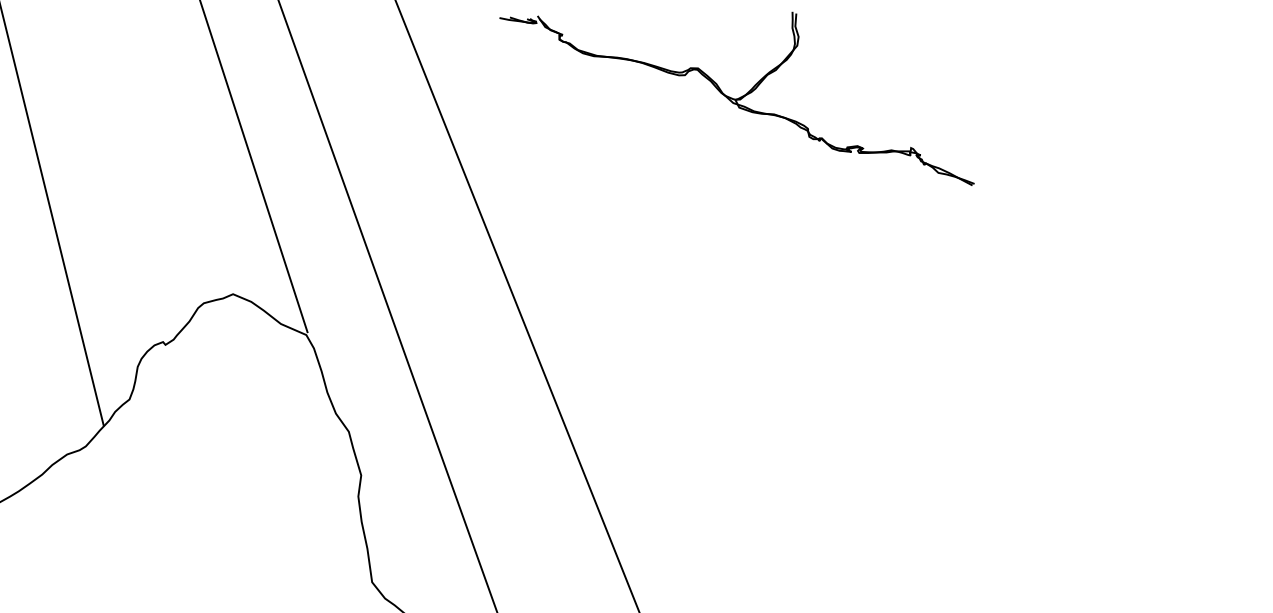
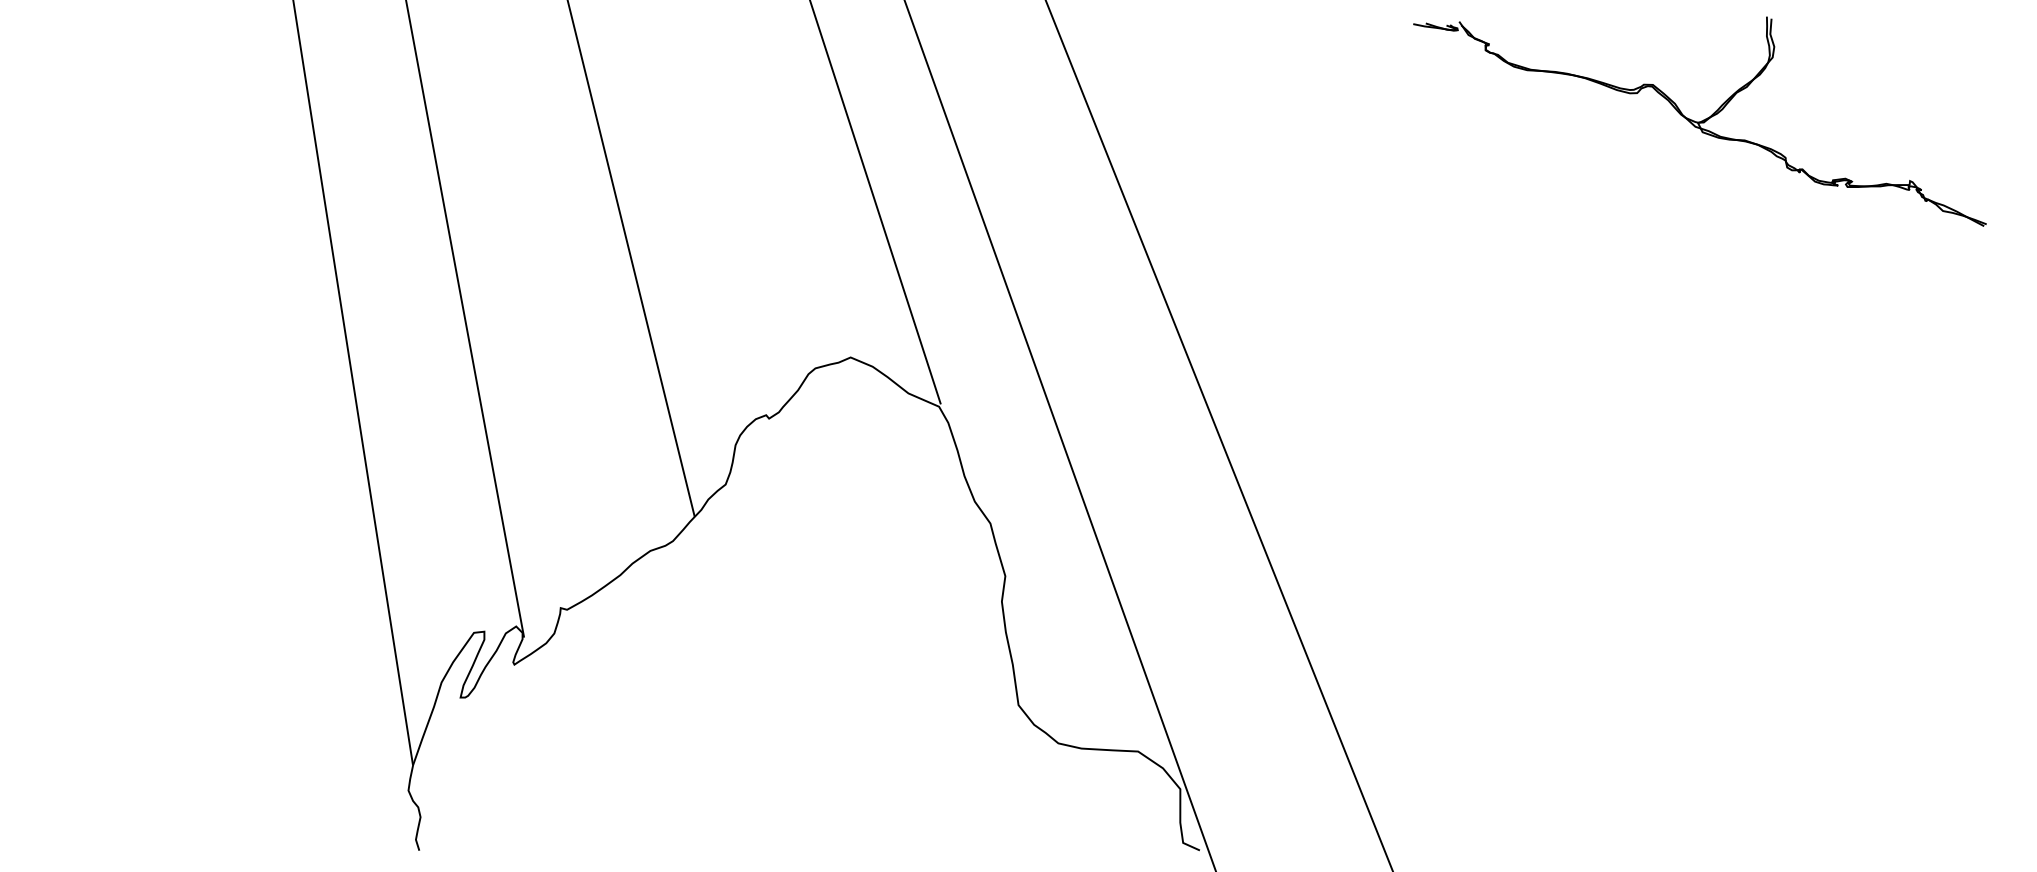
part: (736, 98) -> (1699, 121), moved

